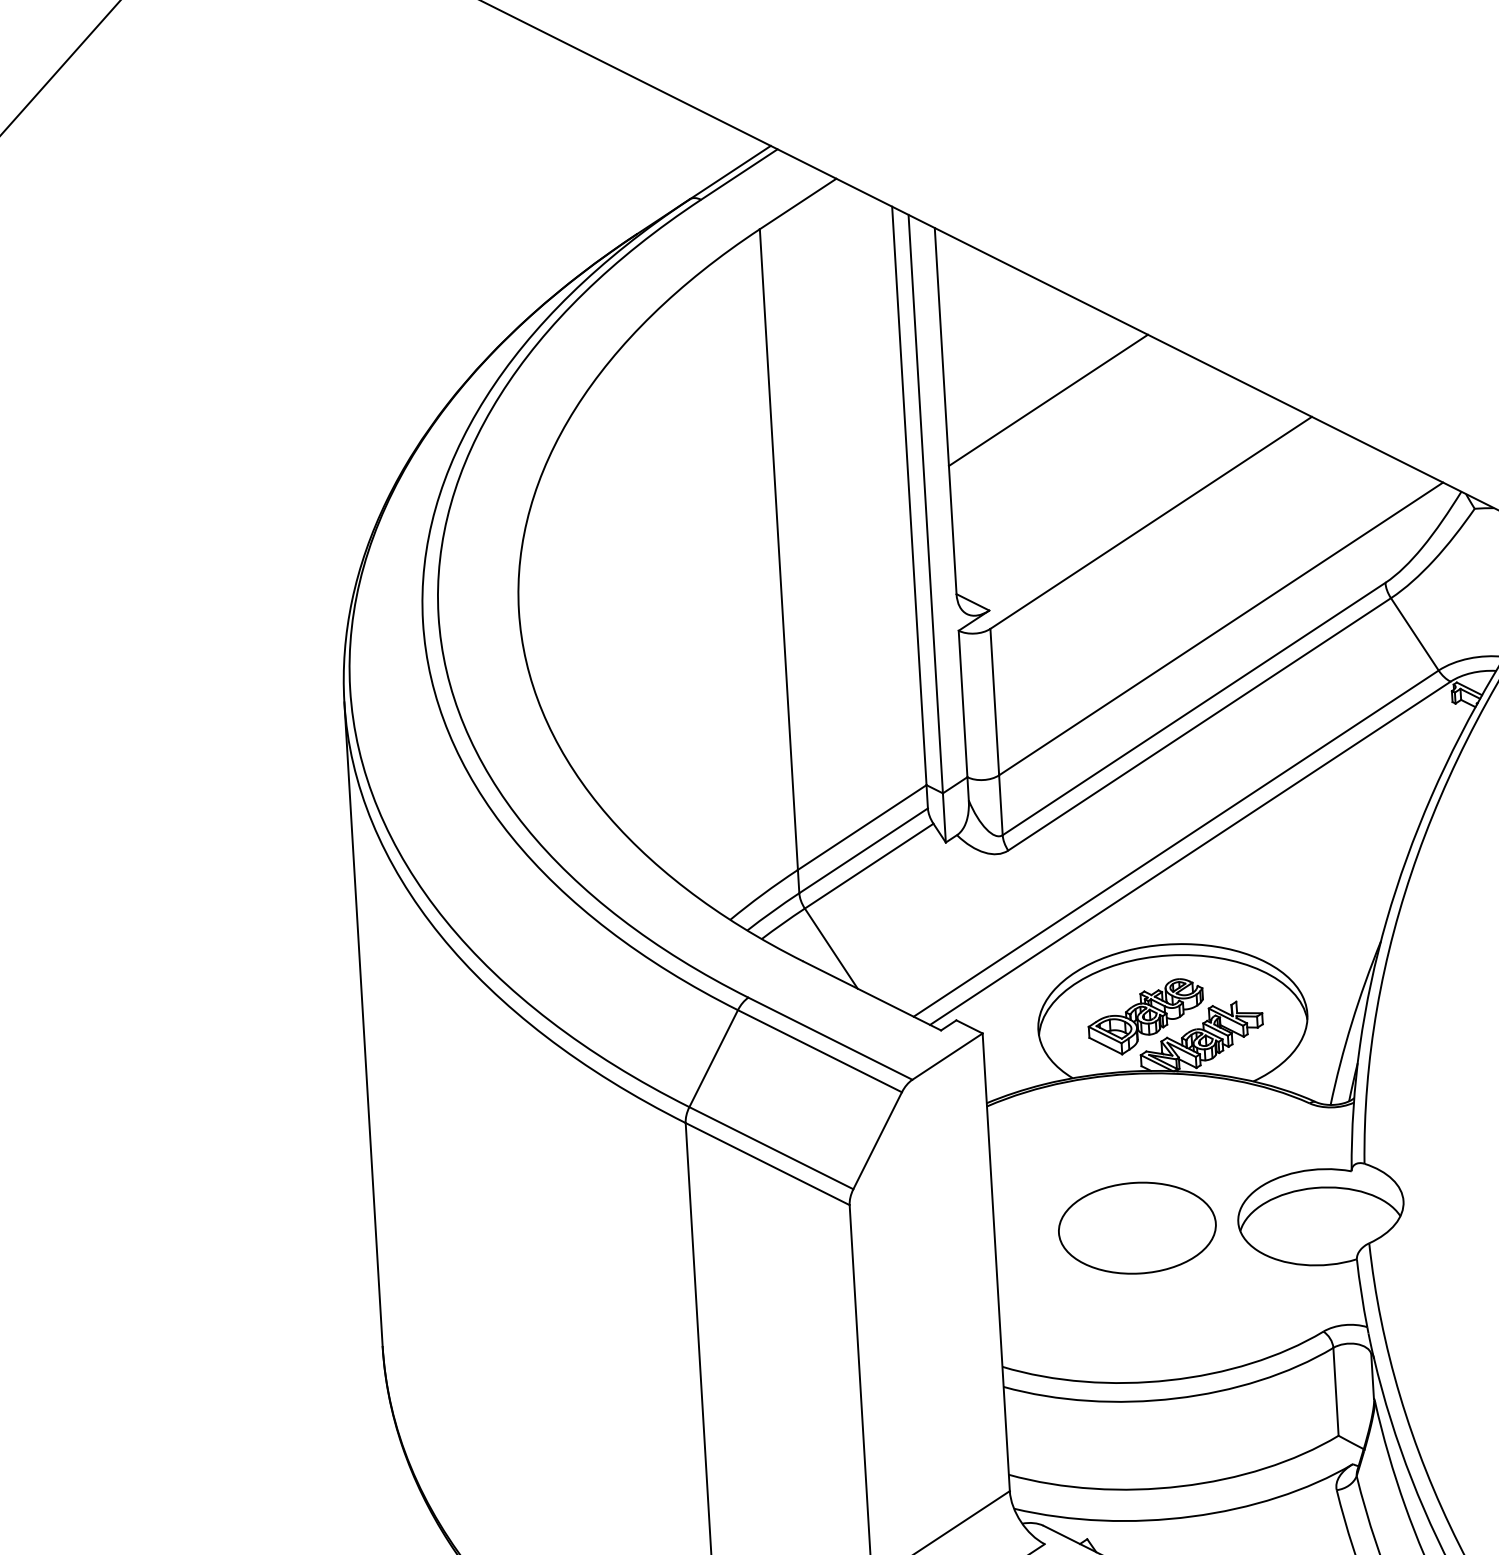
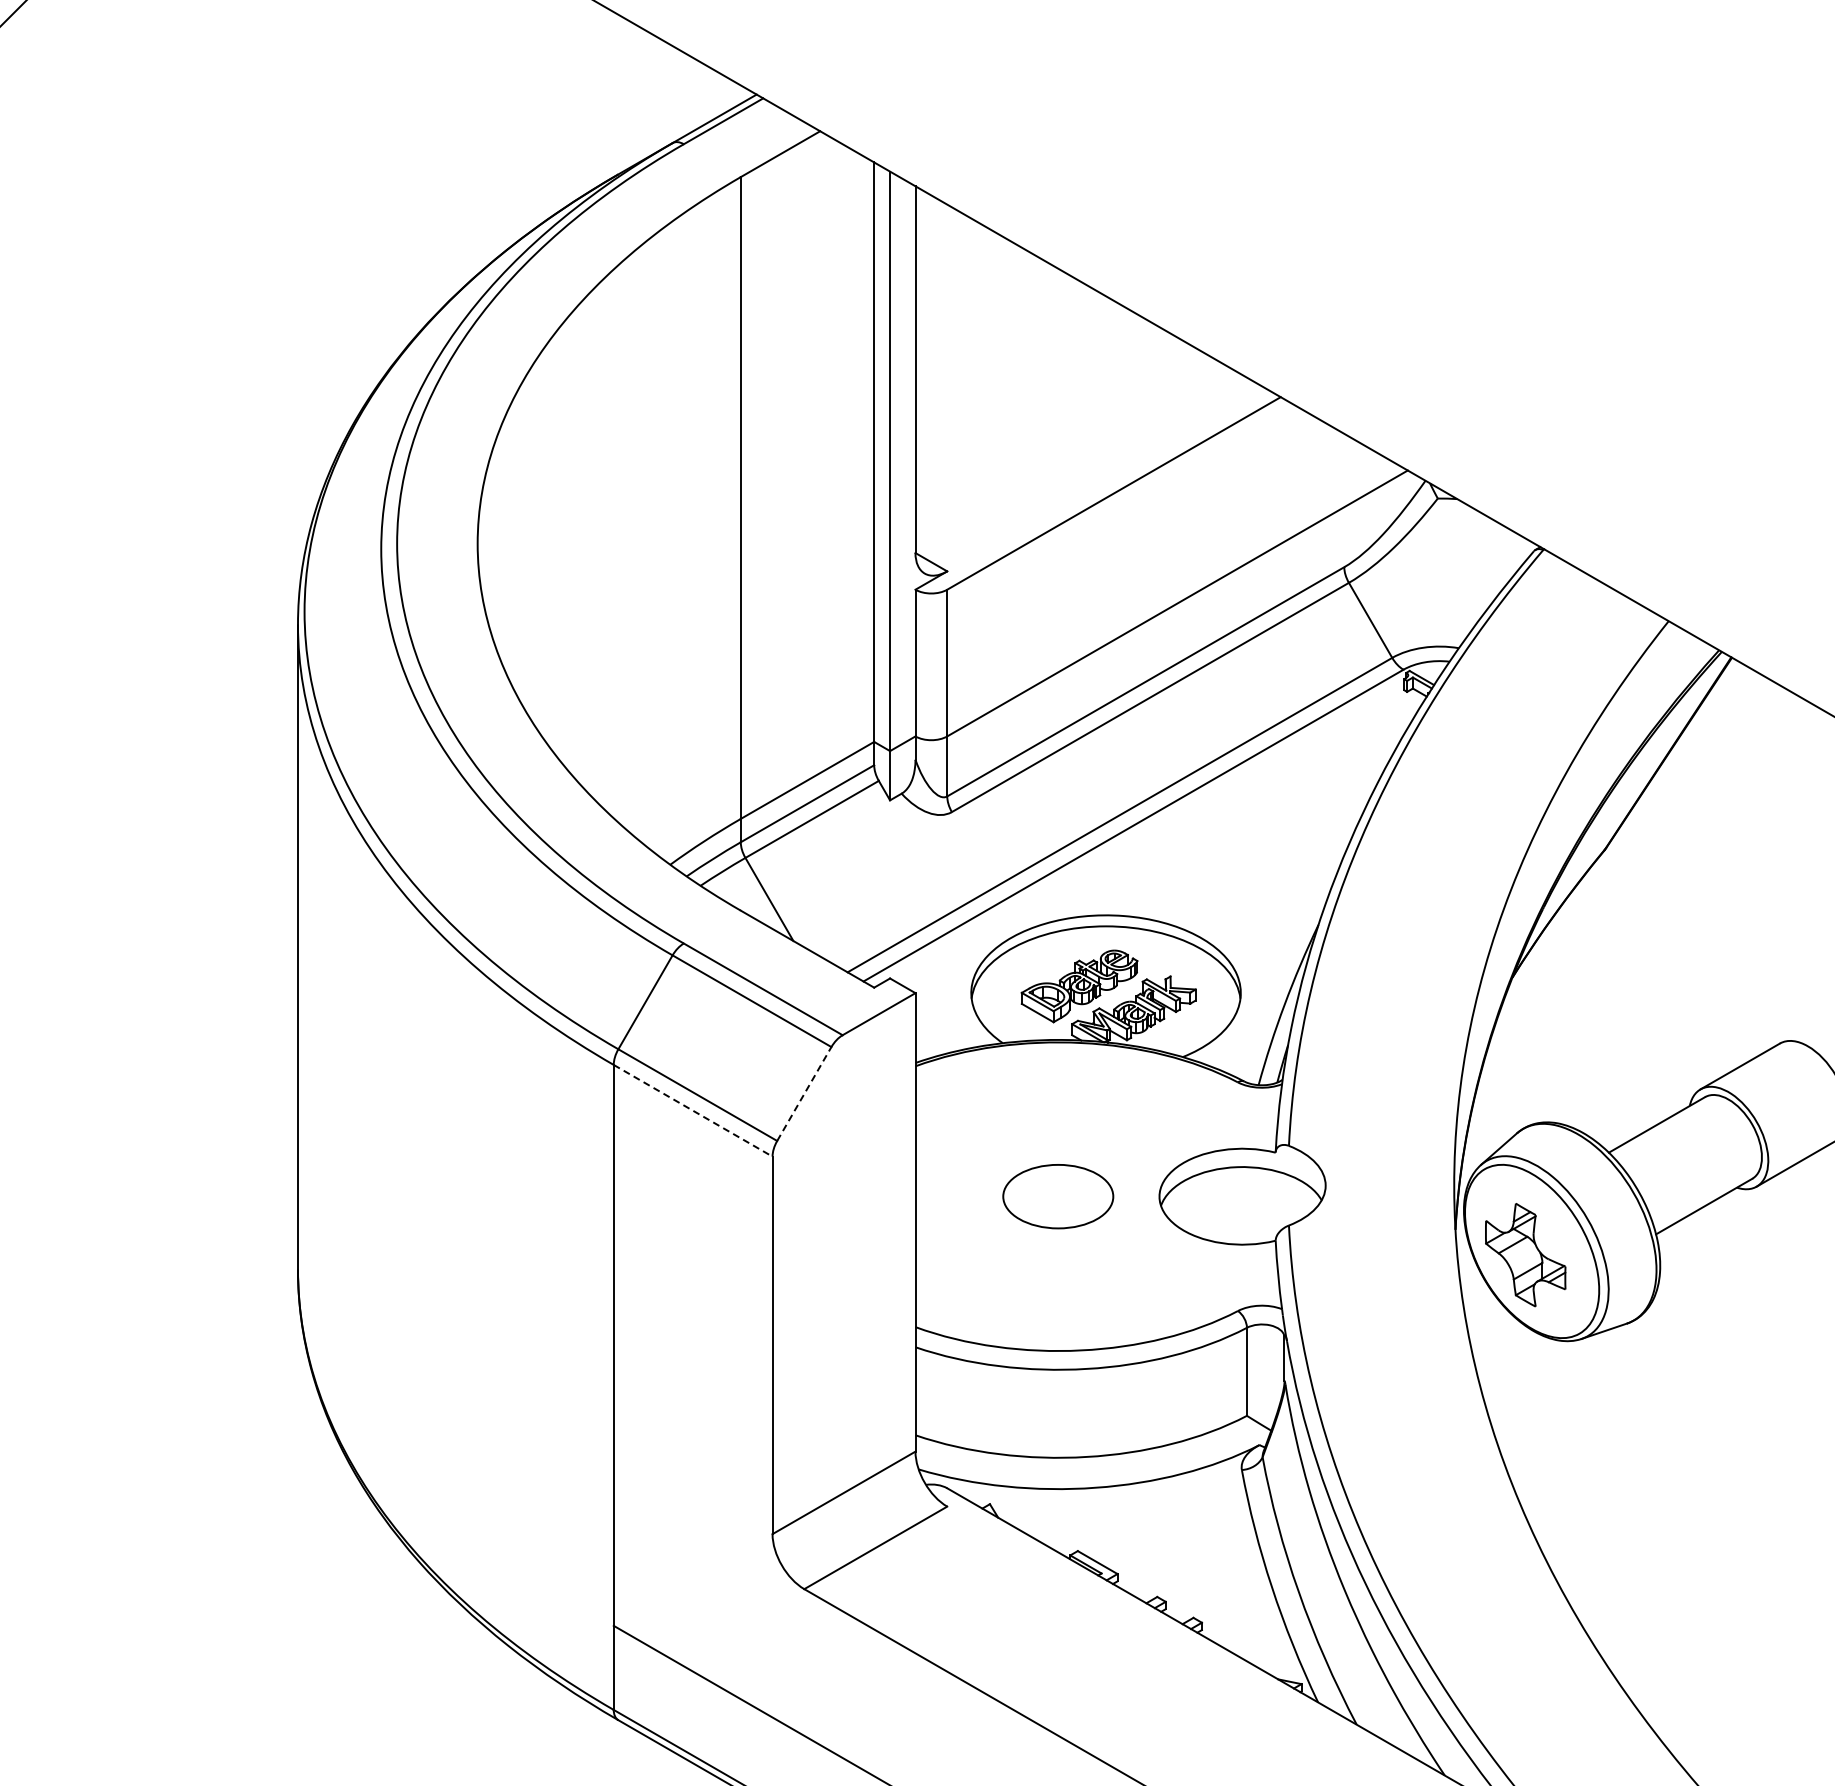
line: (1048, 399) -> (1018, 364), removed
line: (877, 1140) -> (804, 1093), solid -> dashed
line: (768, 1163) -> (693, 1110), solid -> dashed
part: (1136, 1228) -> (1057, 1196), size x0.7

